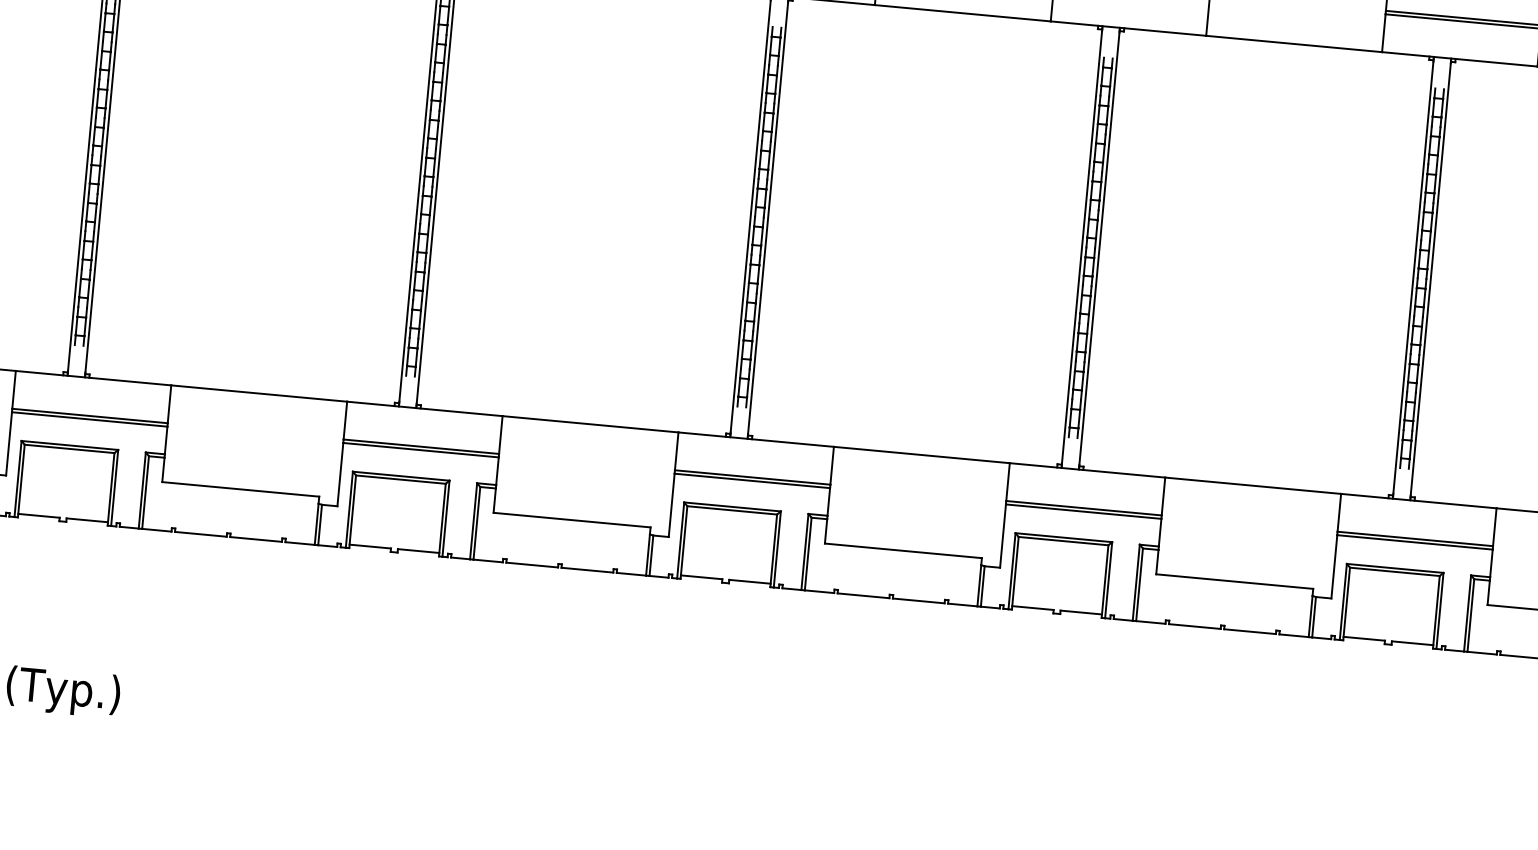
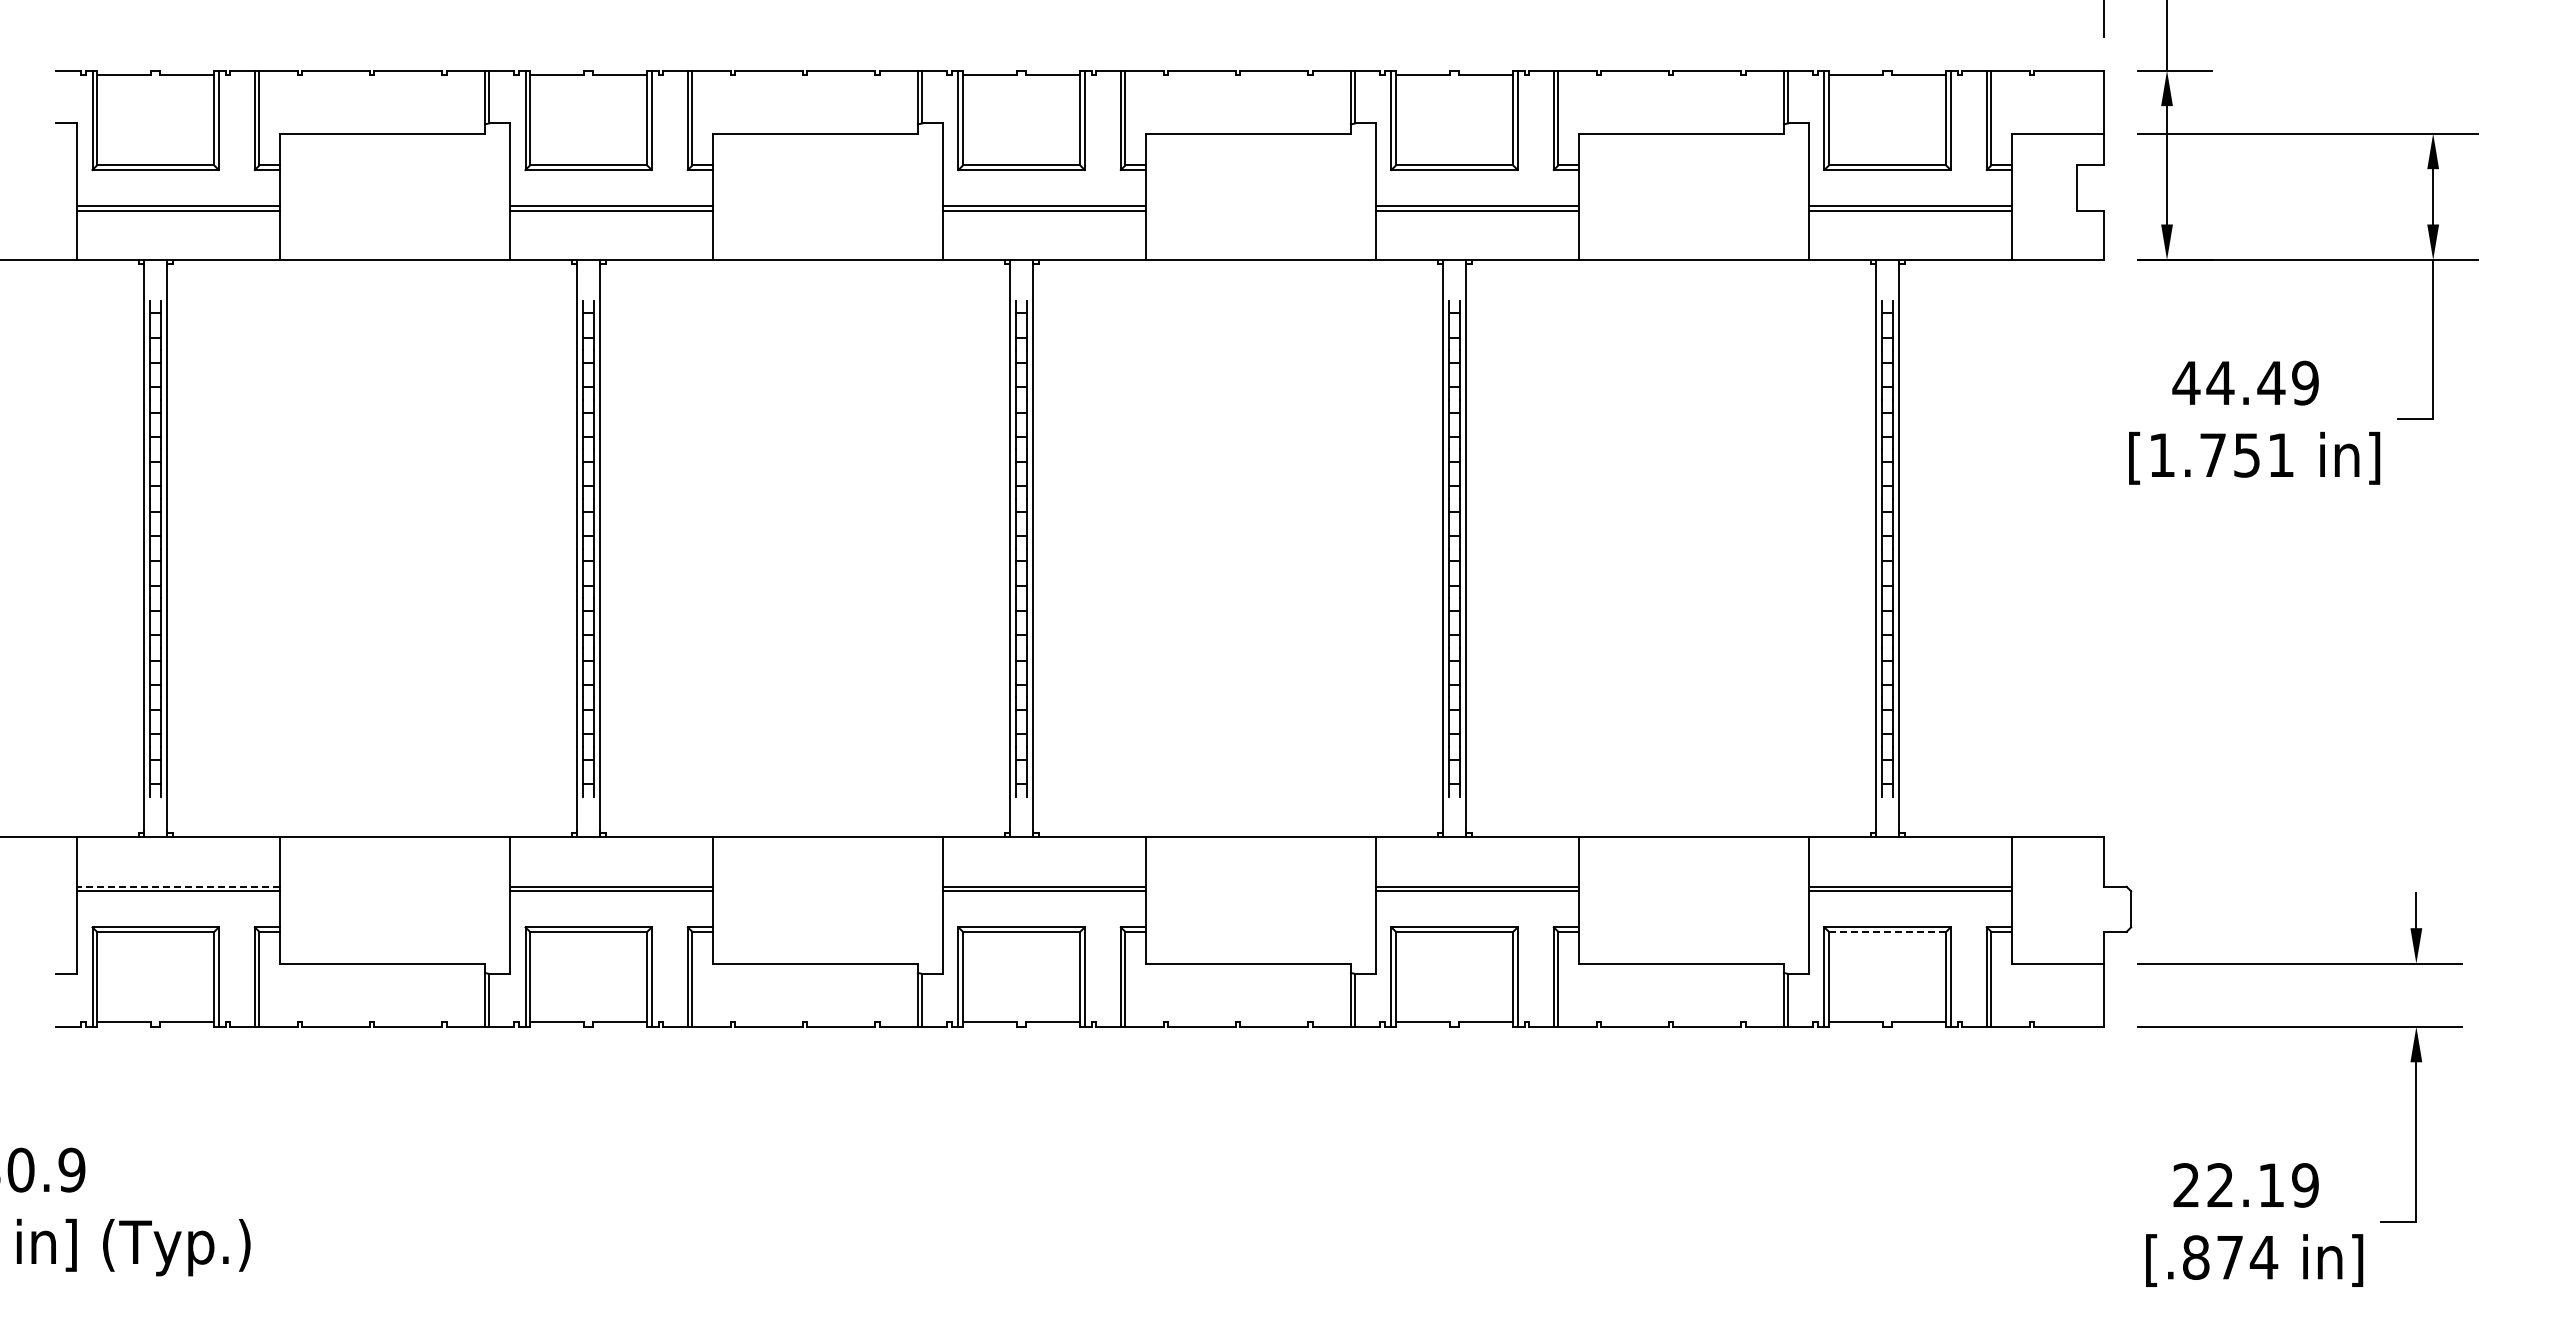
line: (90, 415) -> (178, 886), solid -> dashed
line: (1394, 571) -> (1887, 931), solid -> dashed

